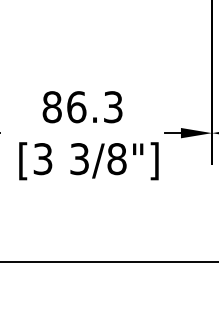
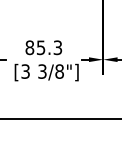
text: (75, 106) -> (40, 47), 86.3 -> 85.3

